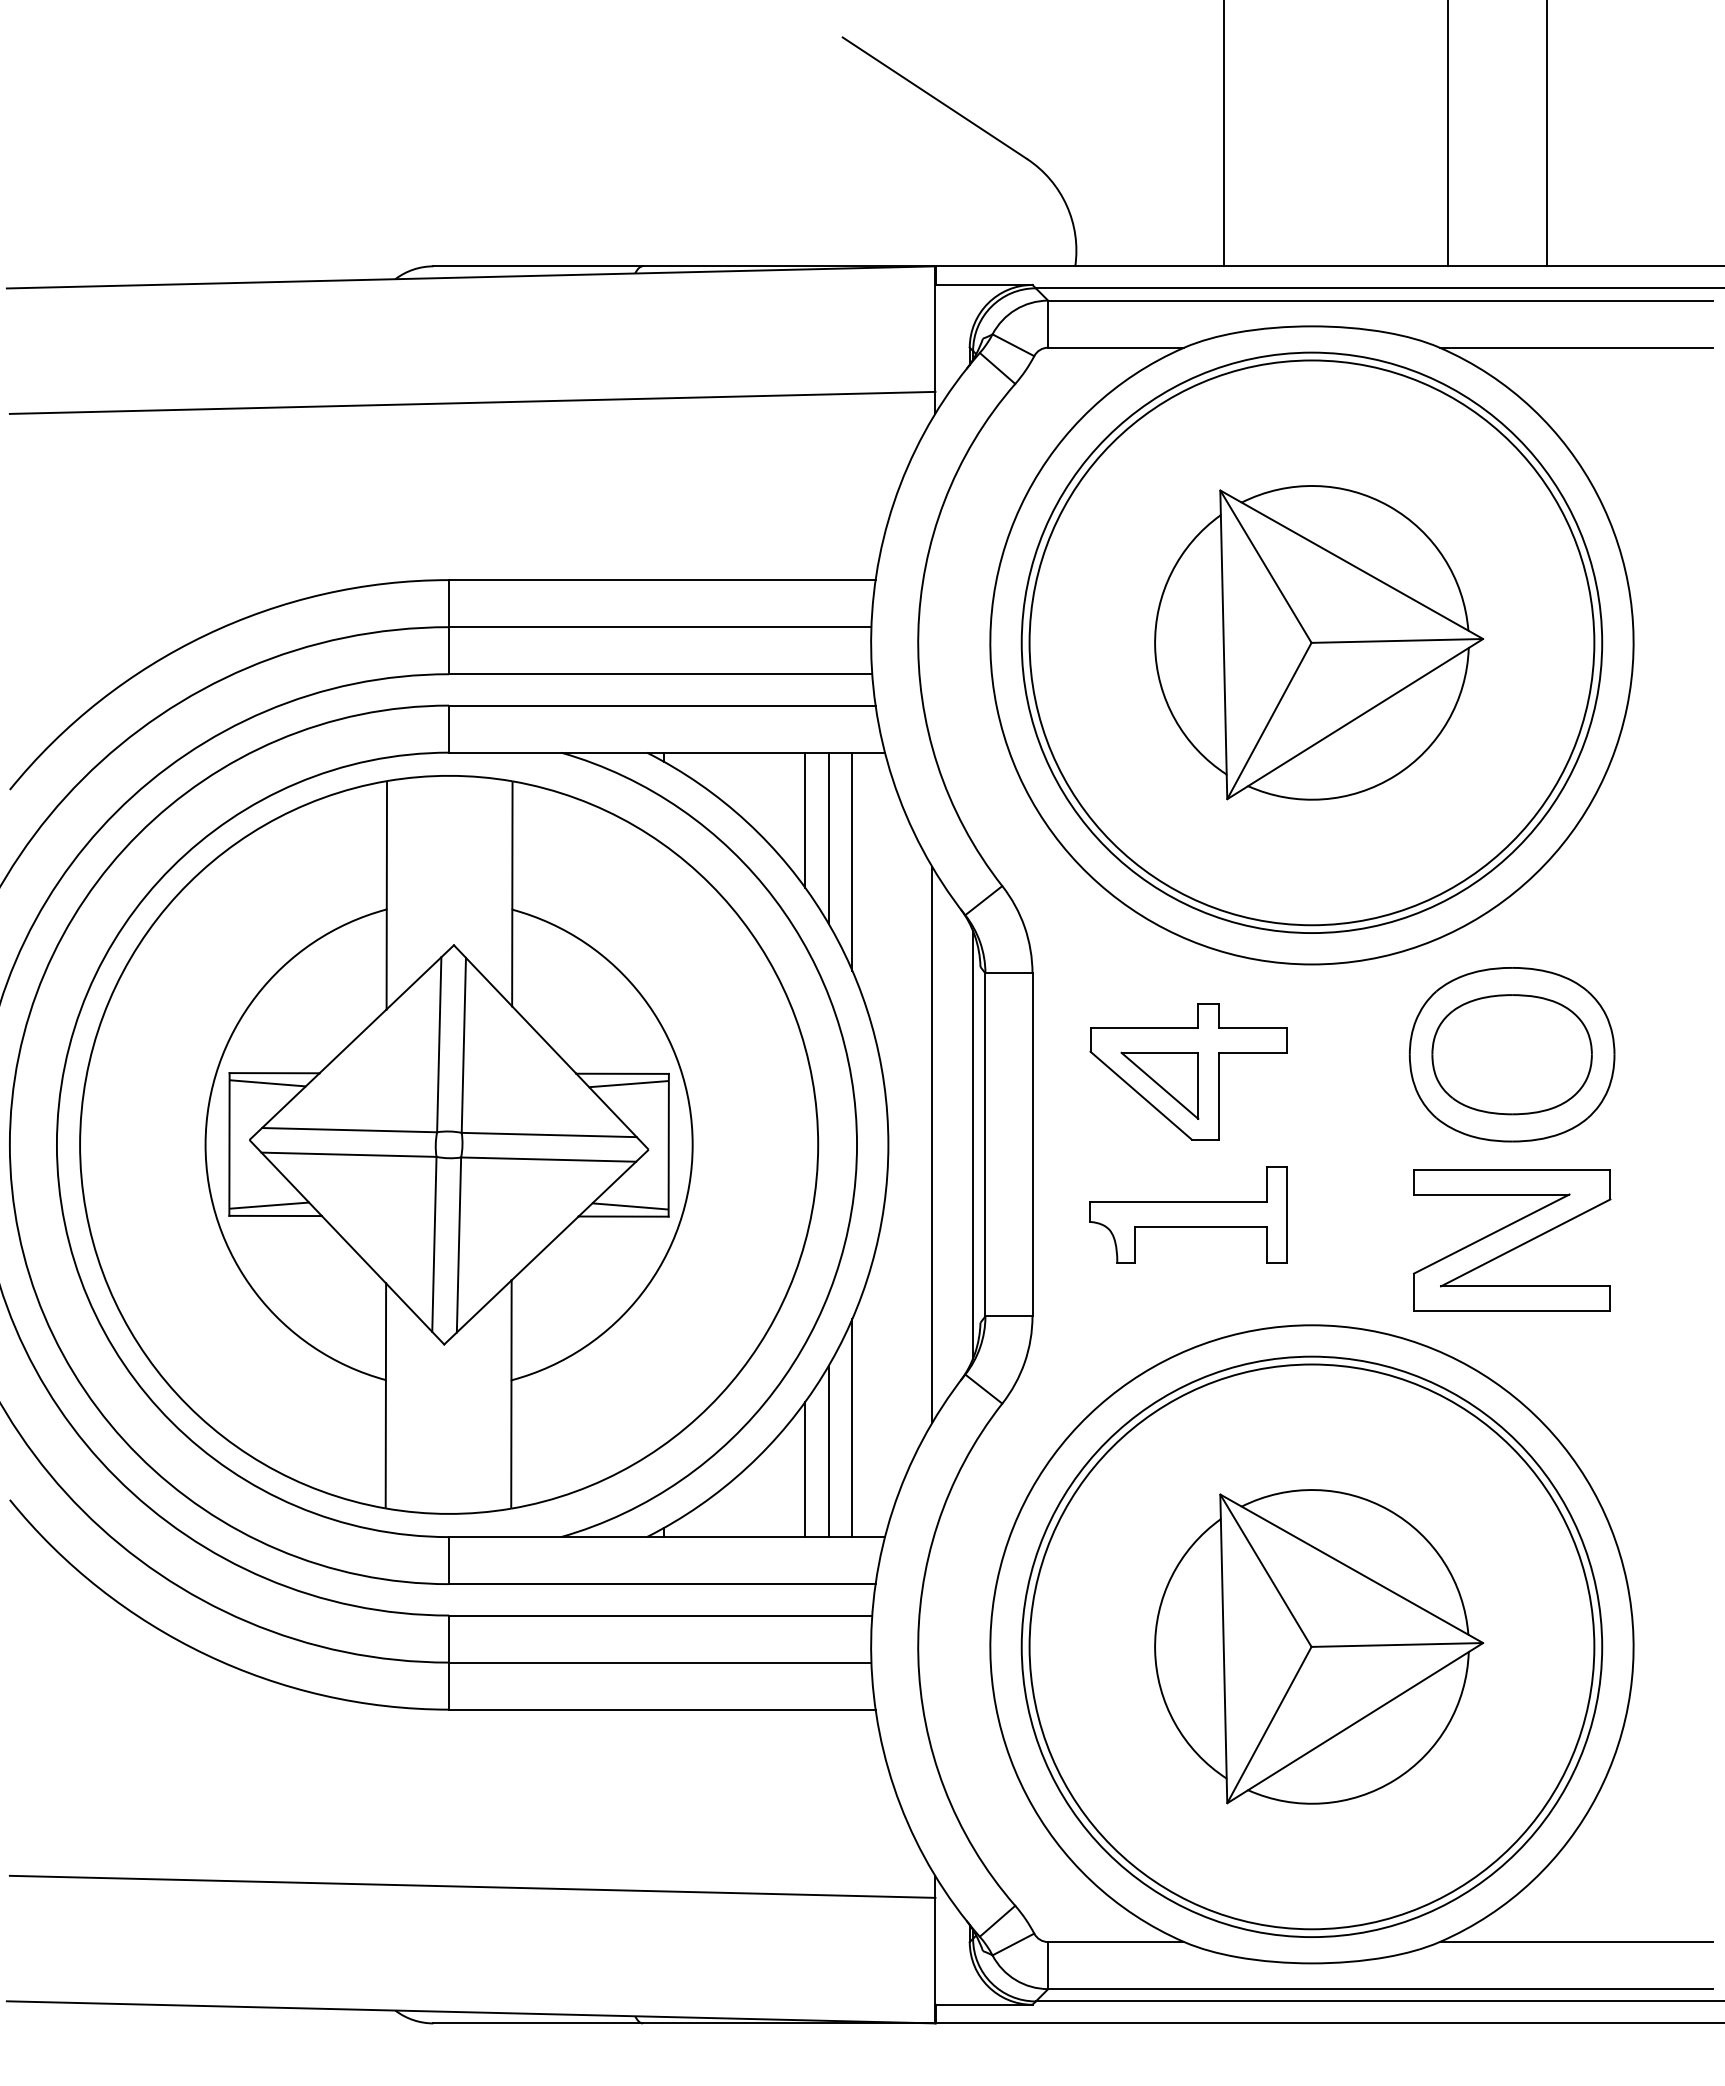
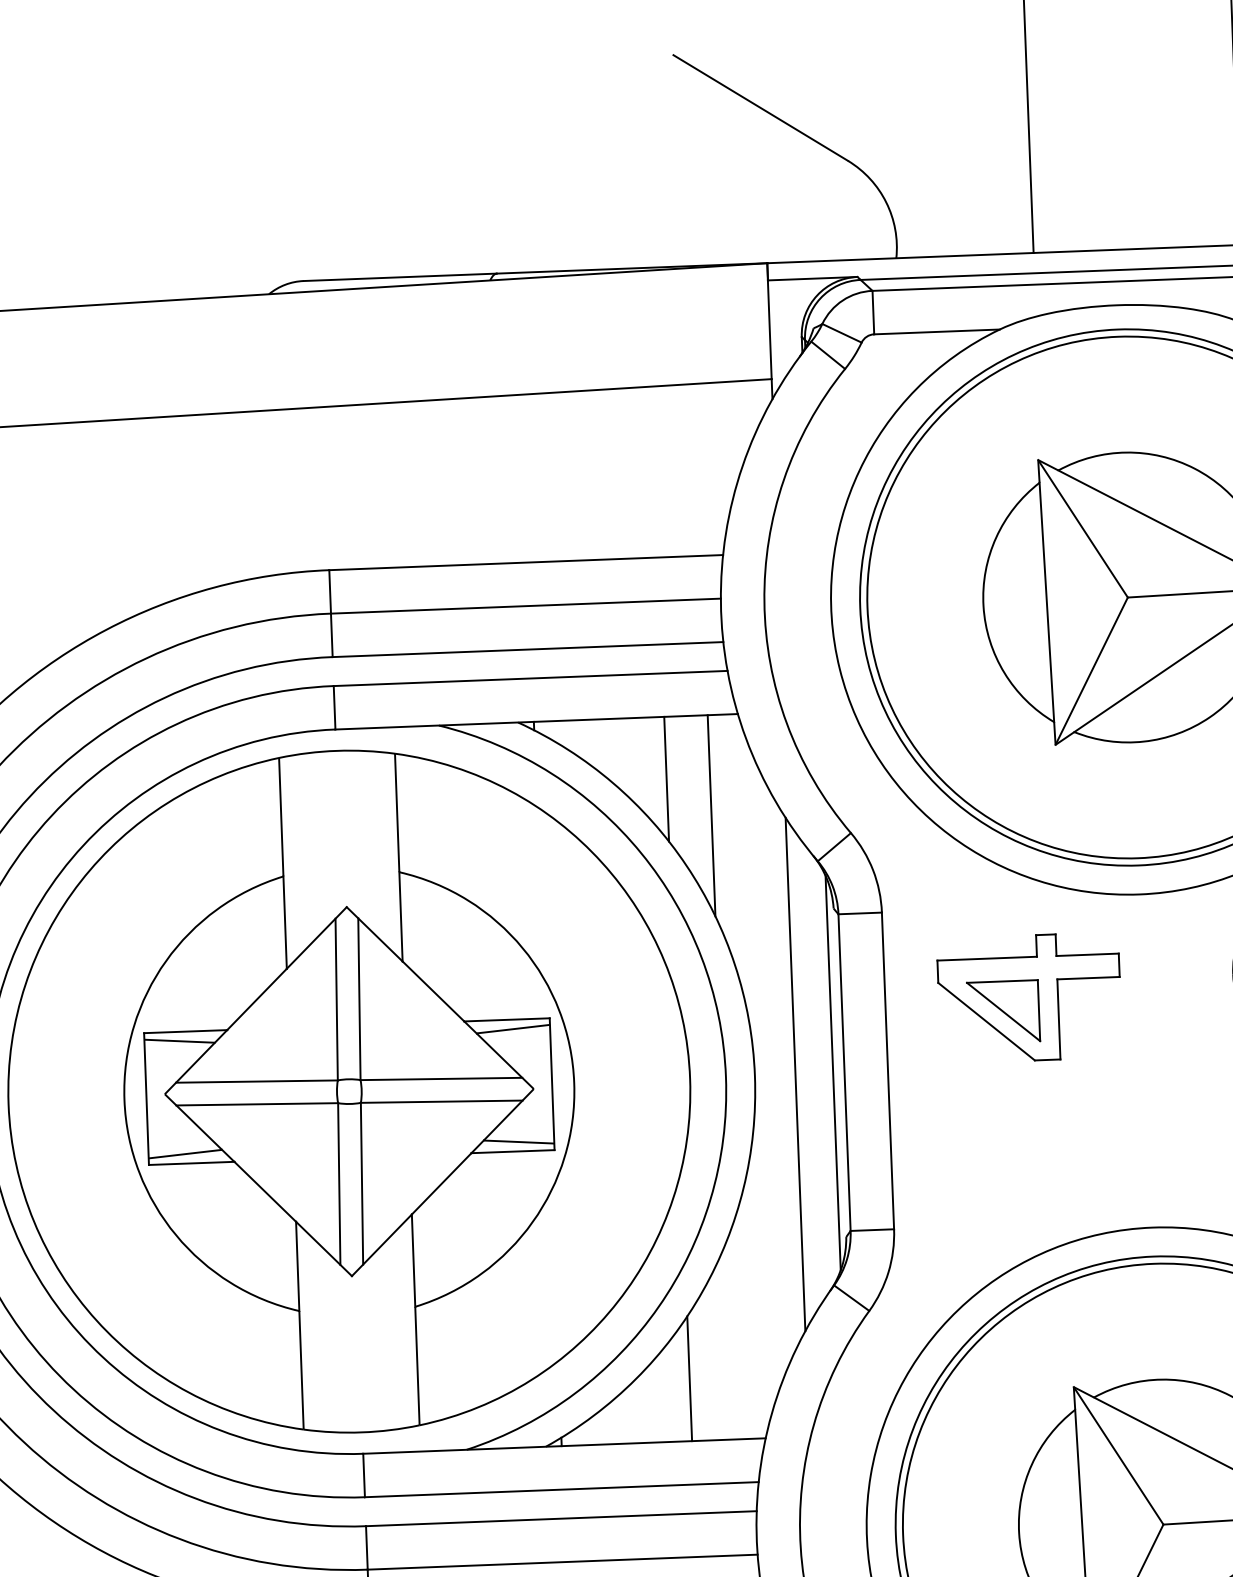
line: (828, 837) -> (688, 794), removed
part: (1188, 1214) -> (1034, 1129), removed
line: (852, 1428) -> (731, 1339), removed
line: (828, 1451) -> (710, 1361), removed

